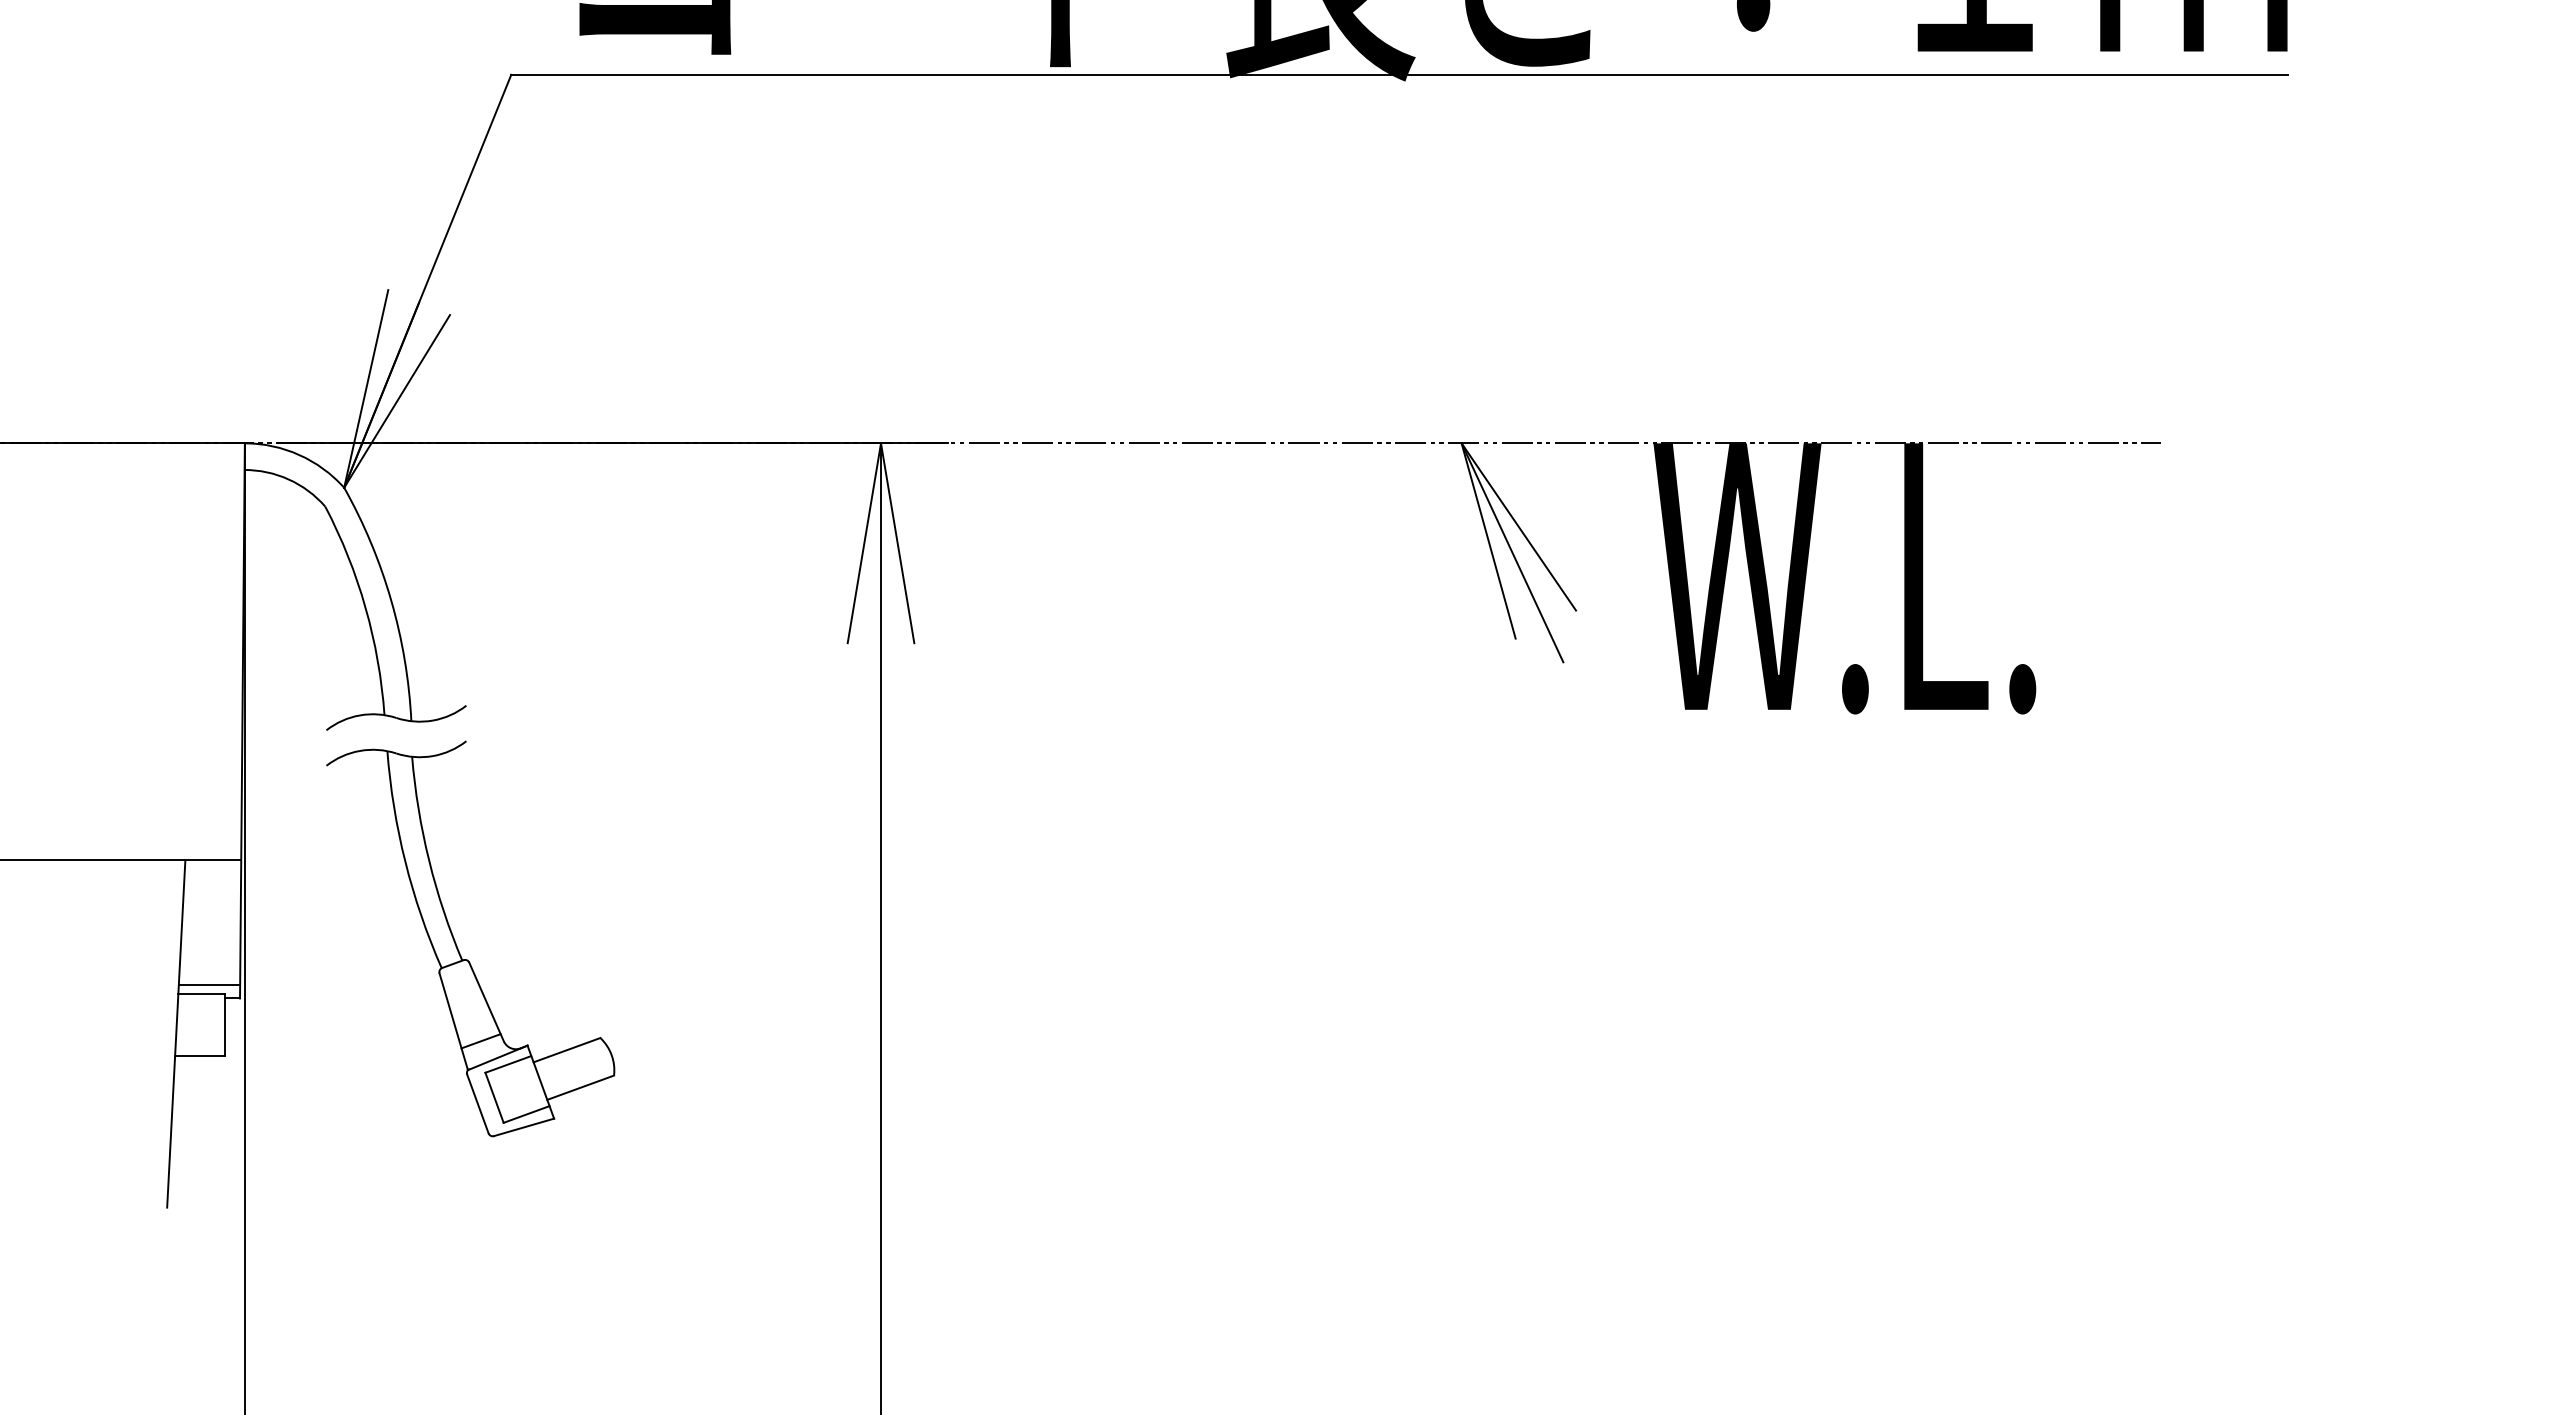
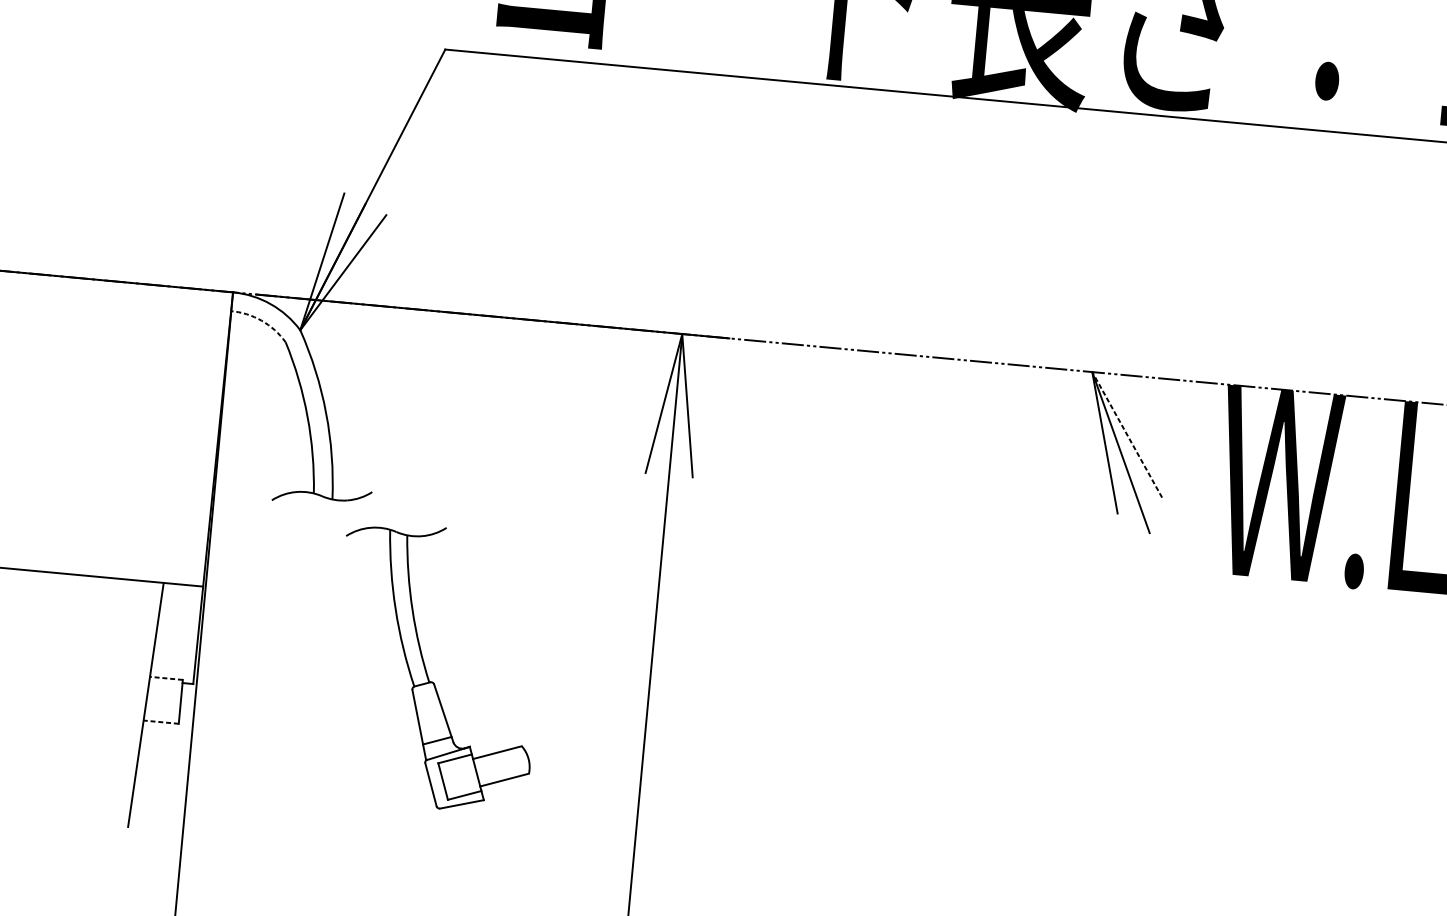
arc: (288, 479) -> (261, 320), solid -> dashed
line: (1518, 526) -> (1127, 434), solid -> dashed
part: (457, 945) -> (426, 671), moved
line: (209, 985) -> (172, 672), removed
line: (201, 994) -> (166, 678), solid -> dashed
line: (200, 1056) -> (161, 722), solid -> dashed

